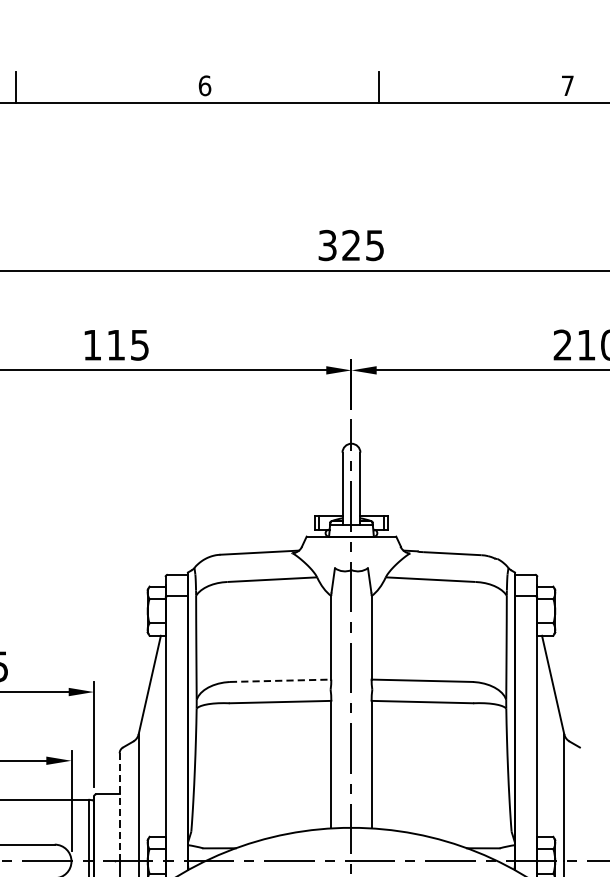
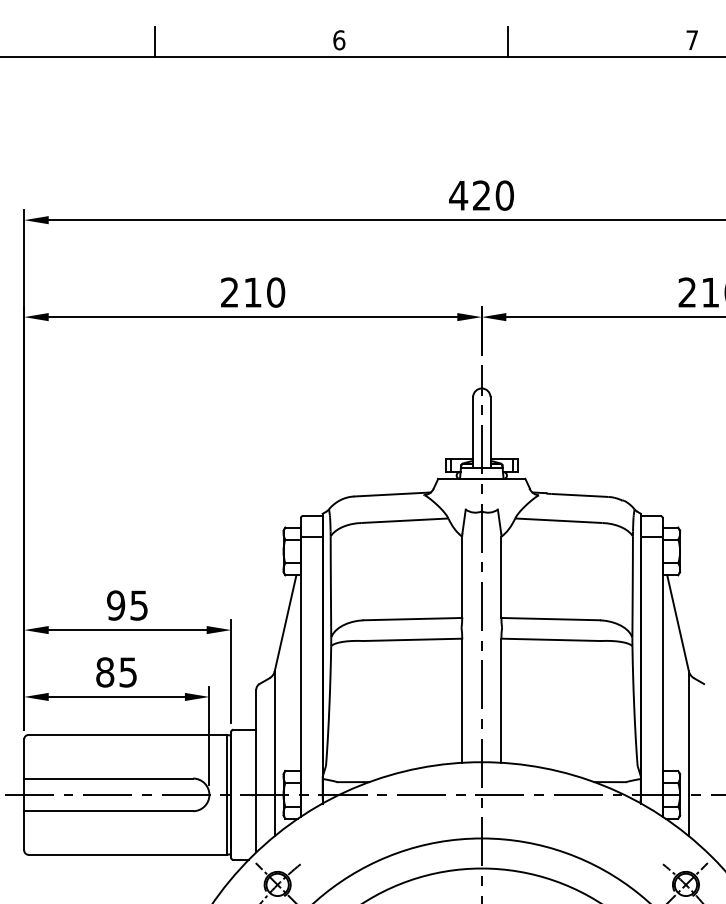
text: (351, 245) -> (481, 195), 325 -> 420
text: (116, 345) -> (253, 292), 115 -> 210
line: (281, 681) -> (413, 619), dashed -> solid
line: (119, 807) -> (256, 742), dashed -> solid

